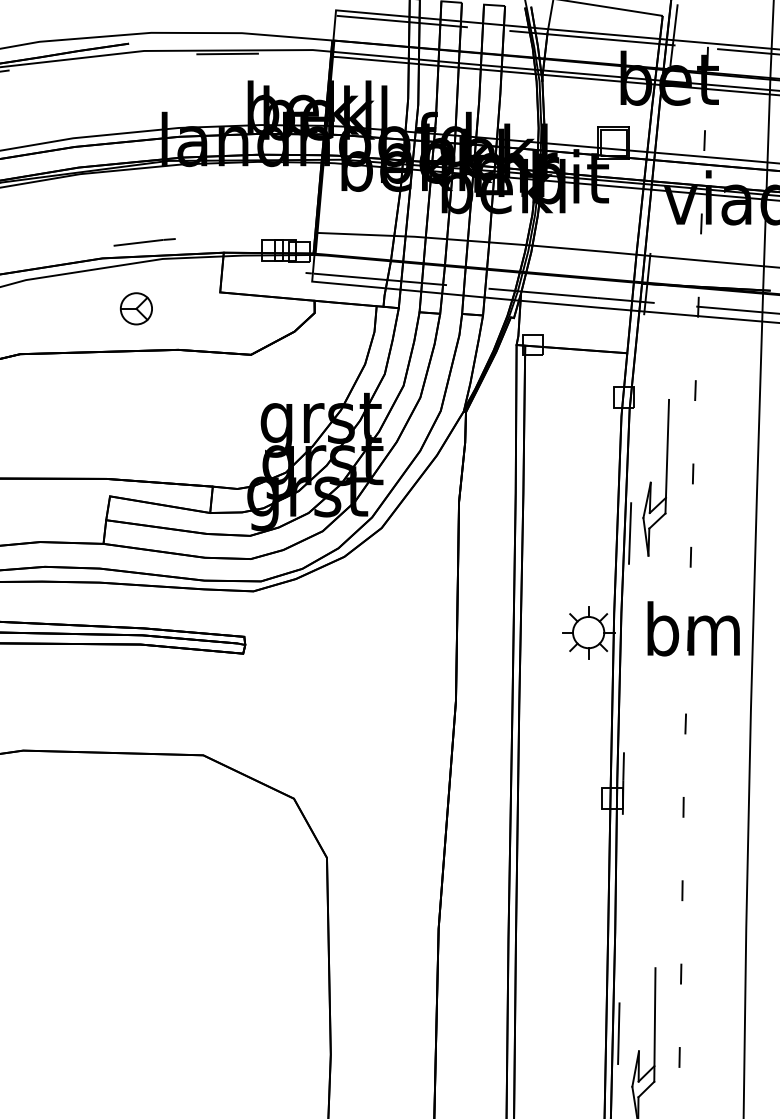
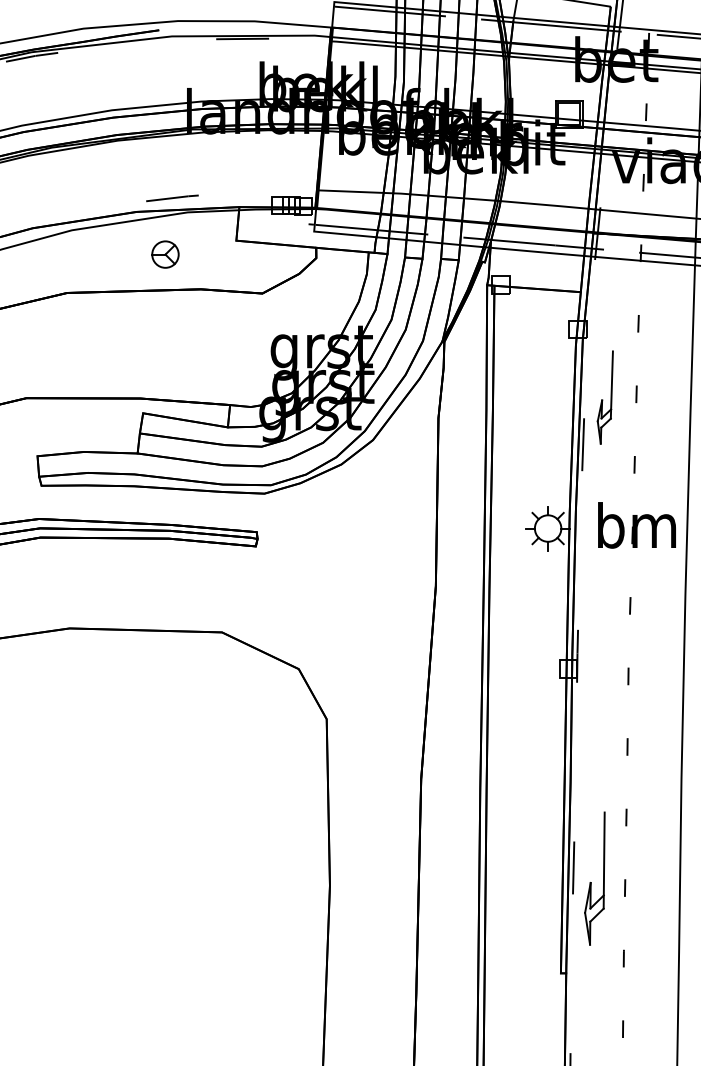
part: (656, 477) -> (605, 397), size x0.7

